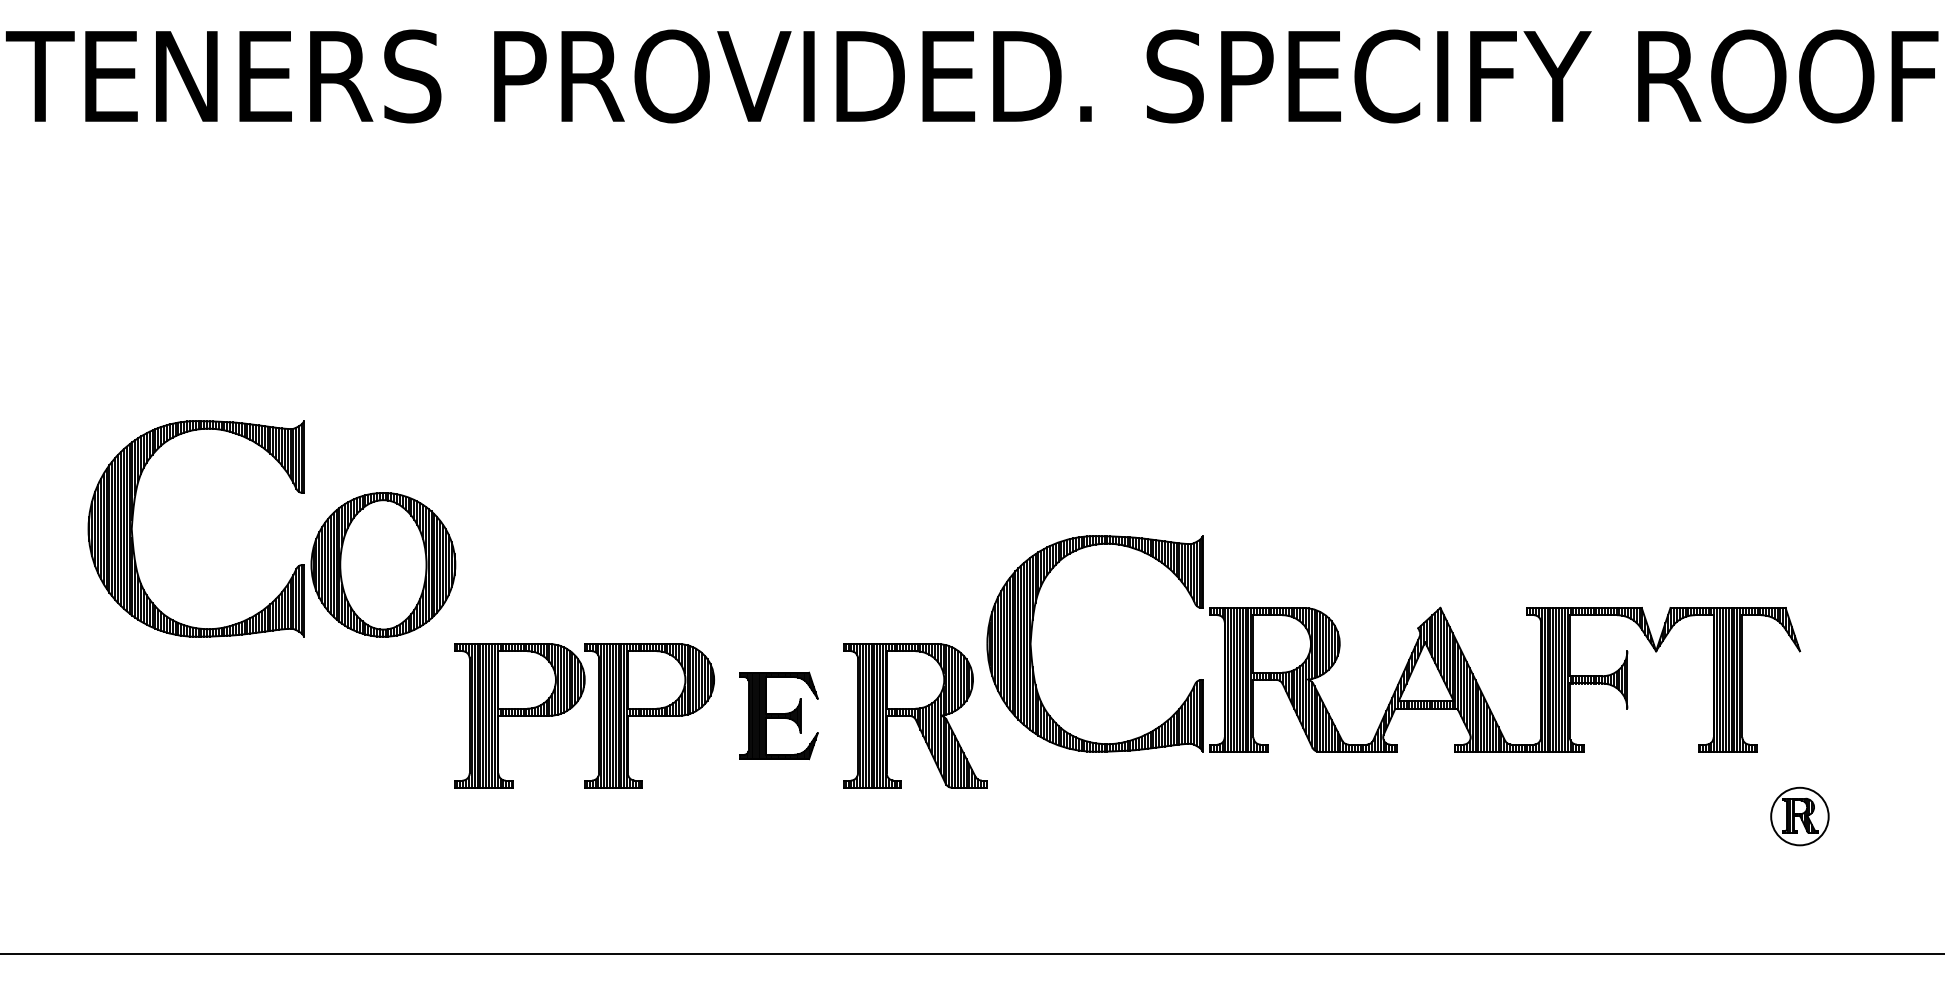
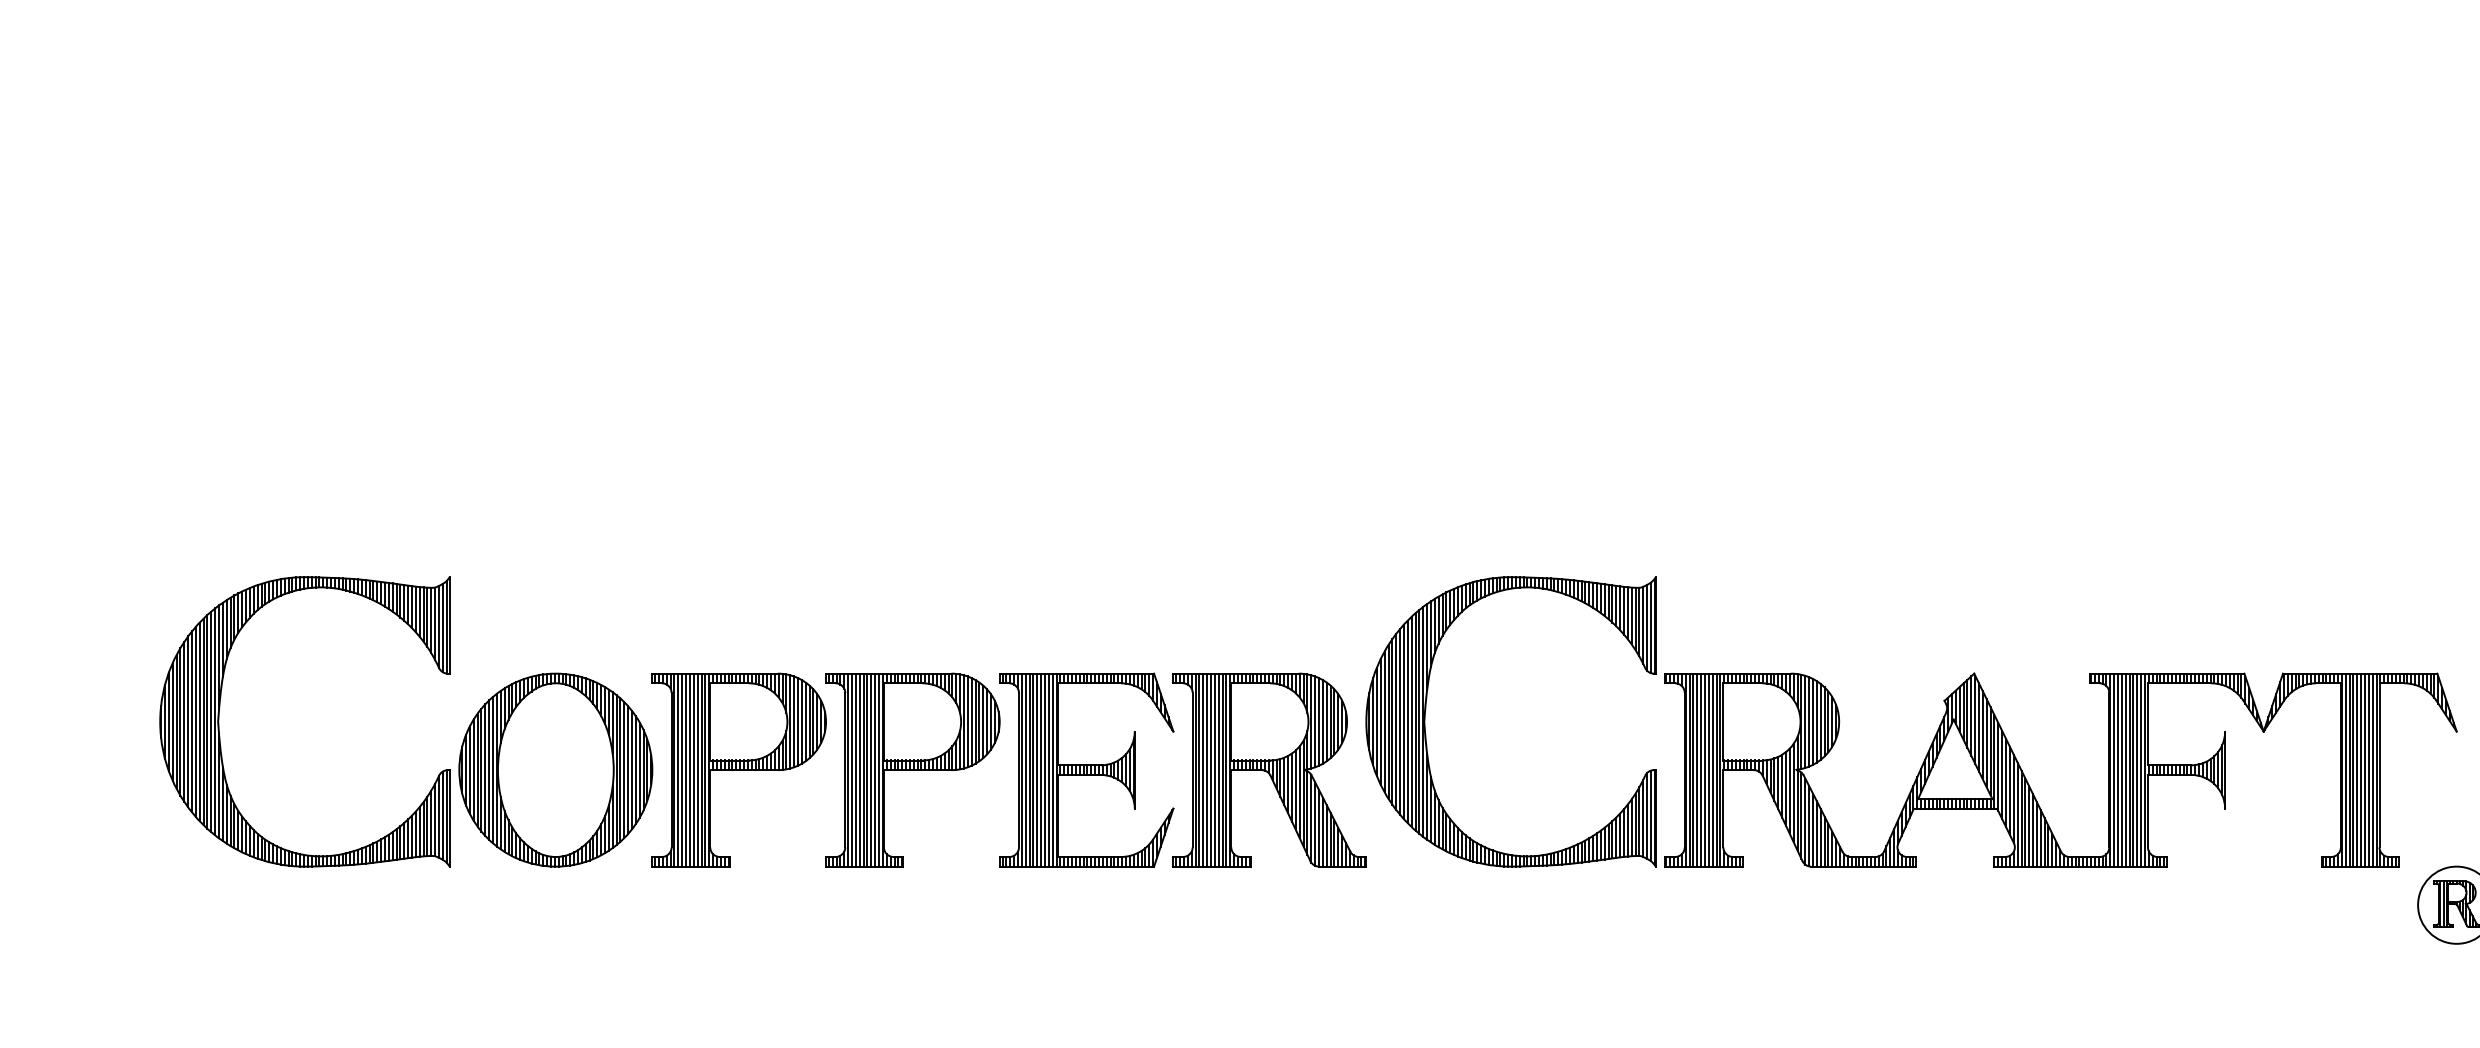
part: (313, 543) -> (462, 741), moved
part: (1411, 652) -> (1935, 733), moved
part: (778, 715) -> (1086, 769), size x1.67

